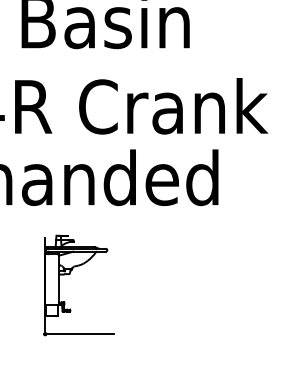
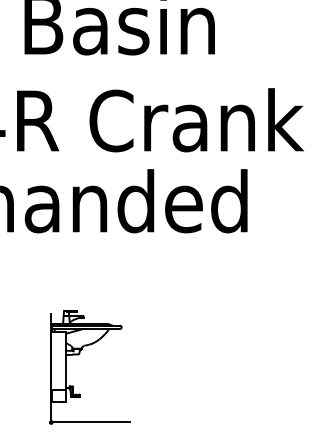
part: (69, 275) -> (78, 355), moved

